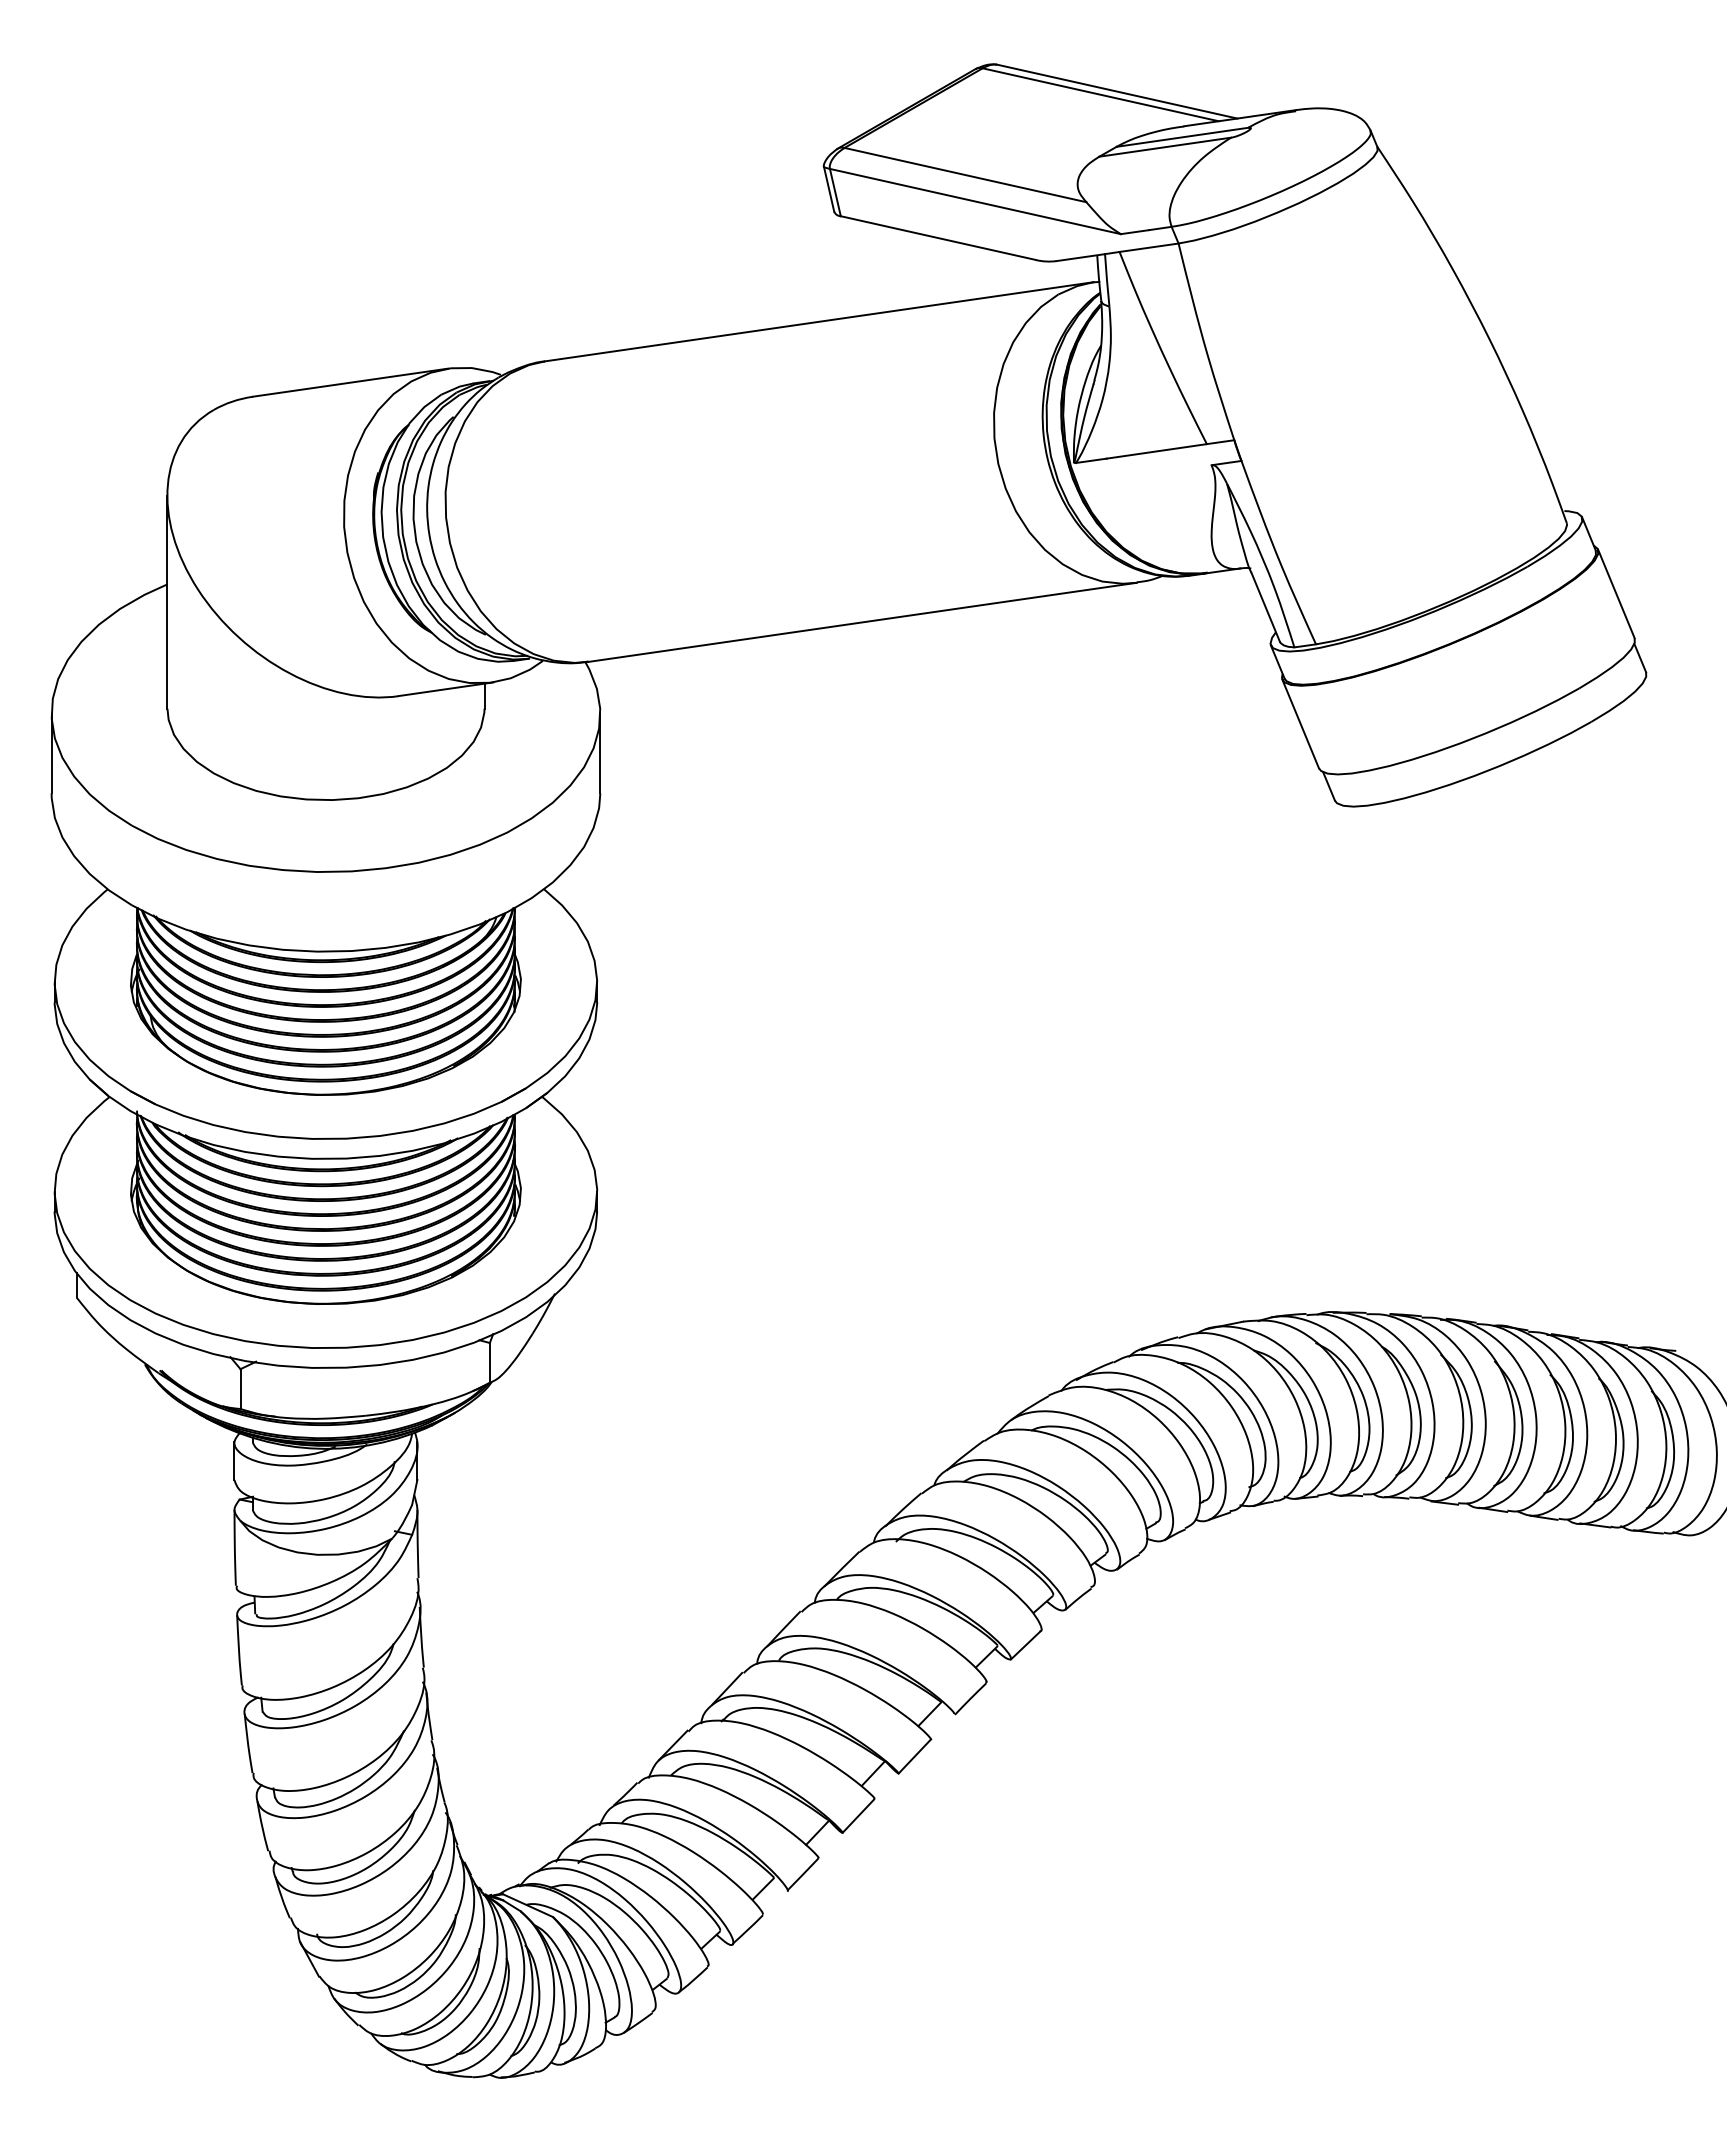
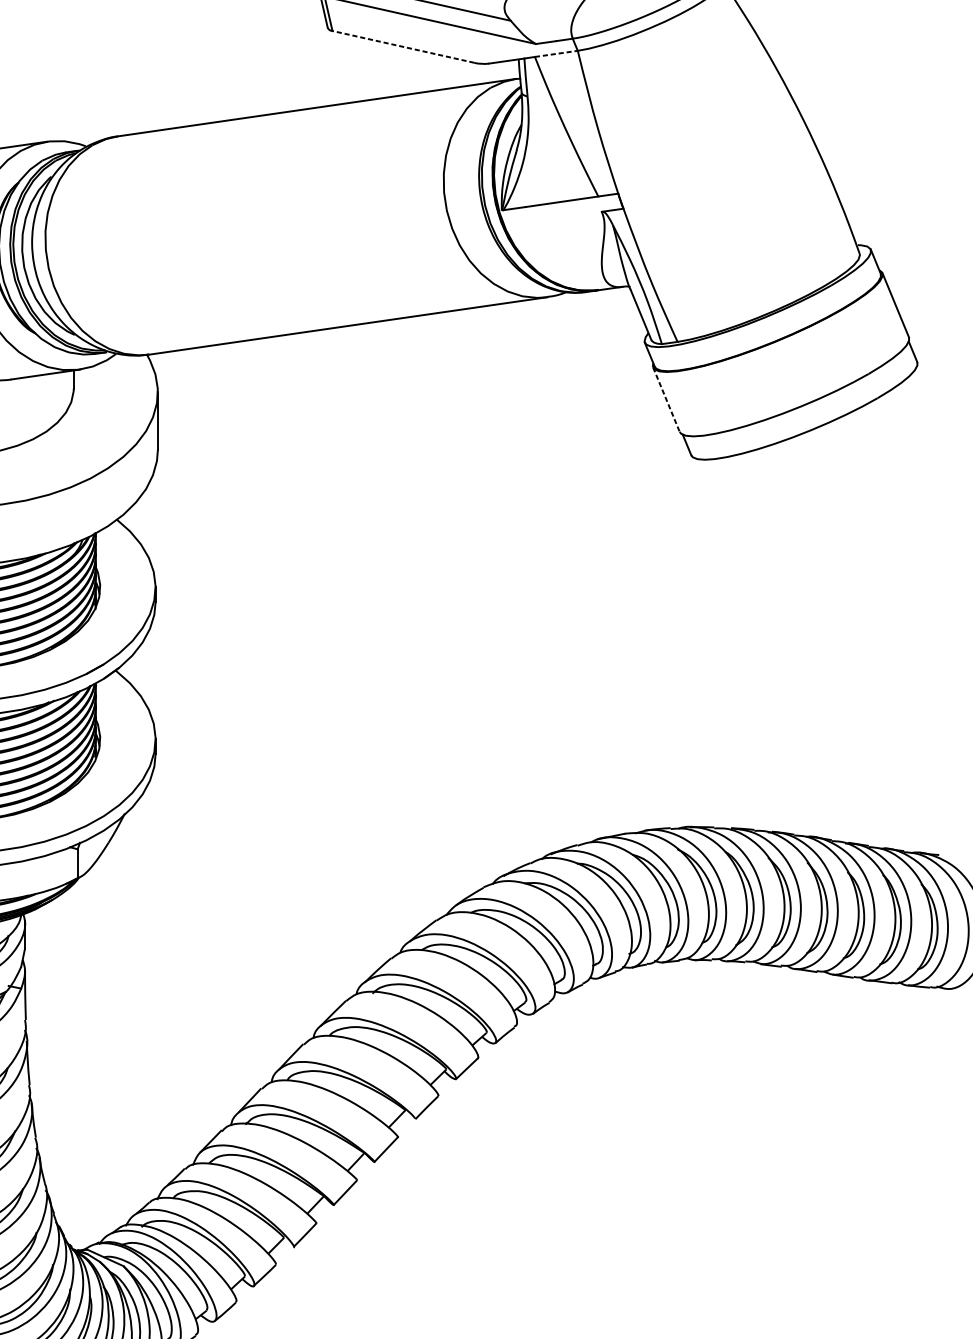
line: (937, 238) -> (402, 47), solid -> dashed
line: (1149, 247) -> (556, 53), solid -> dashed
line: (1300, 723) -> (666, 399), solid -> dashed

